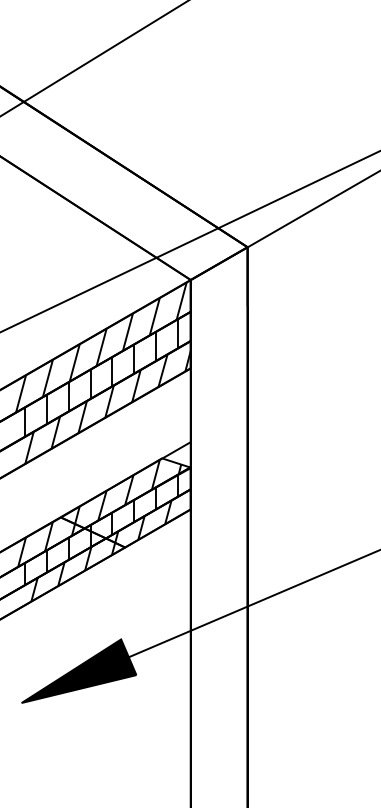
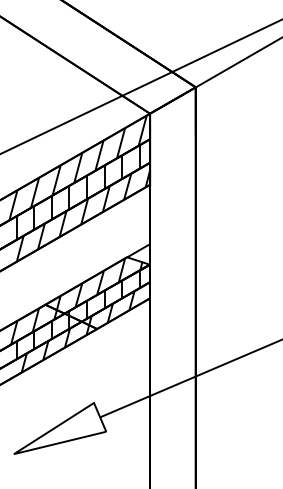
fill: (78, 671) -> (59, 428), removed

